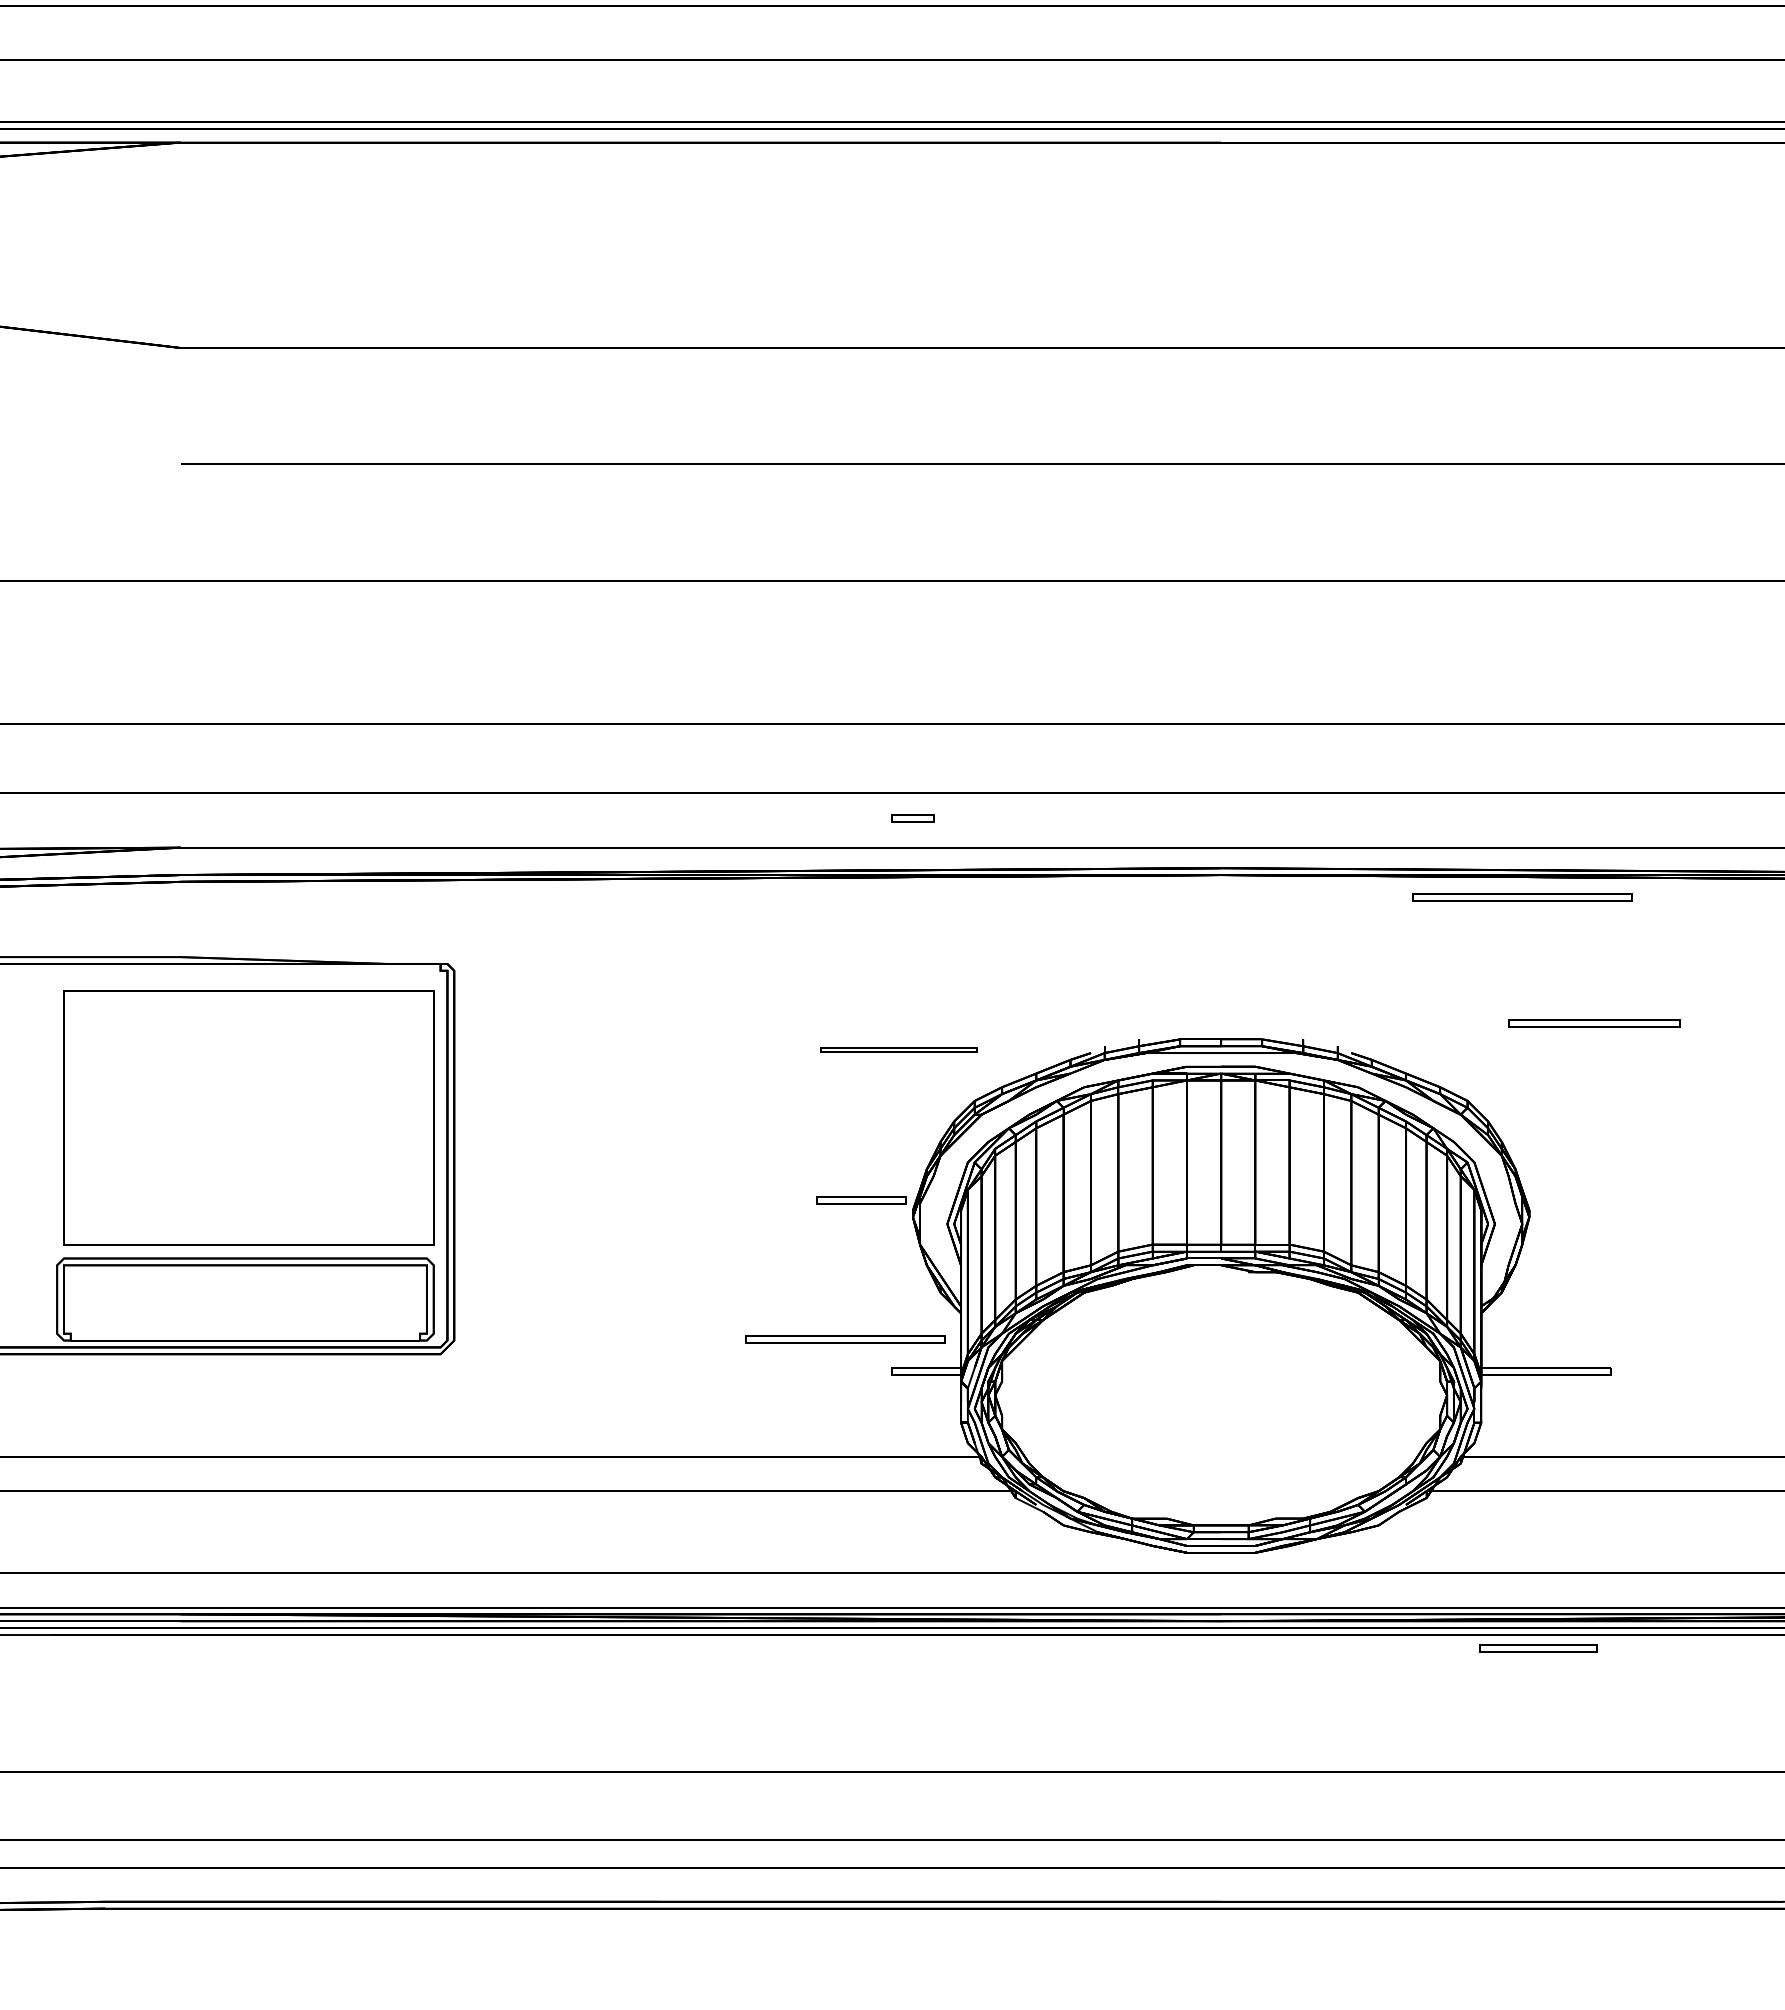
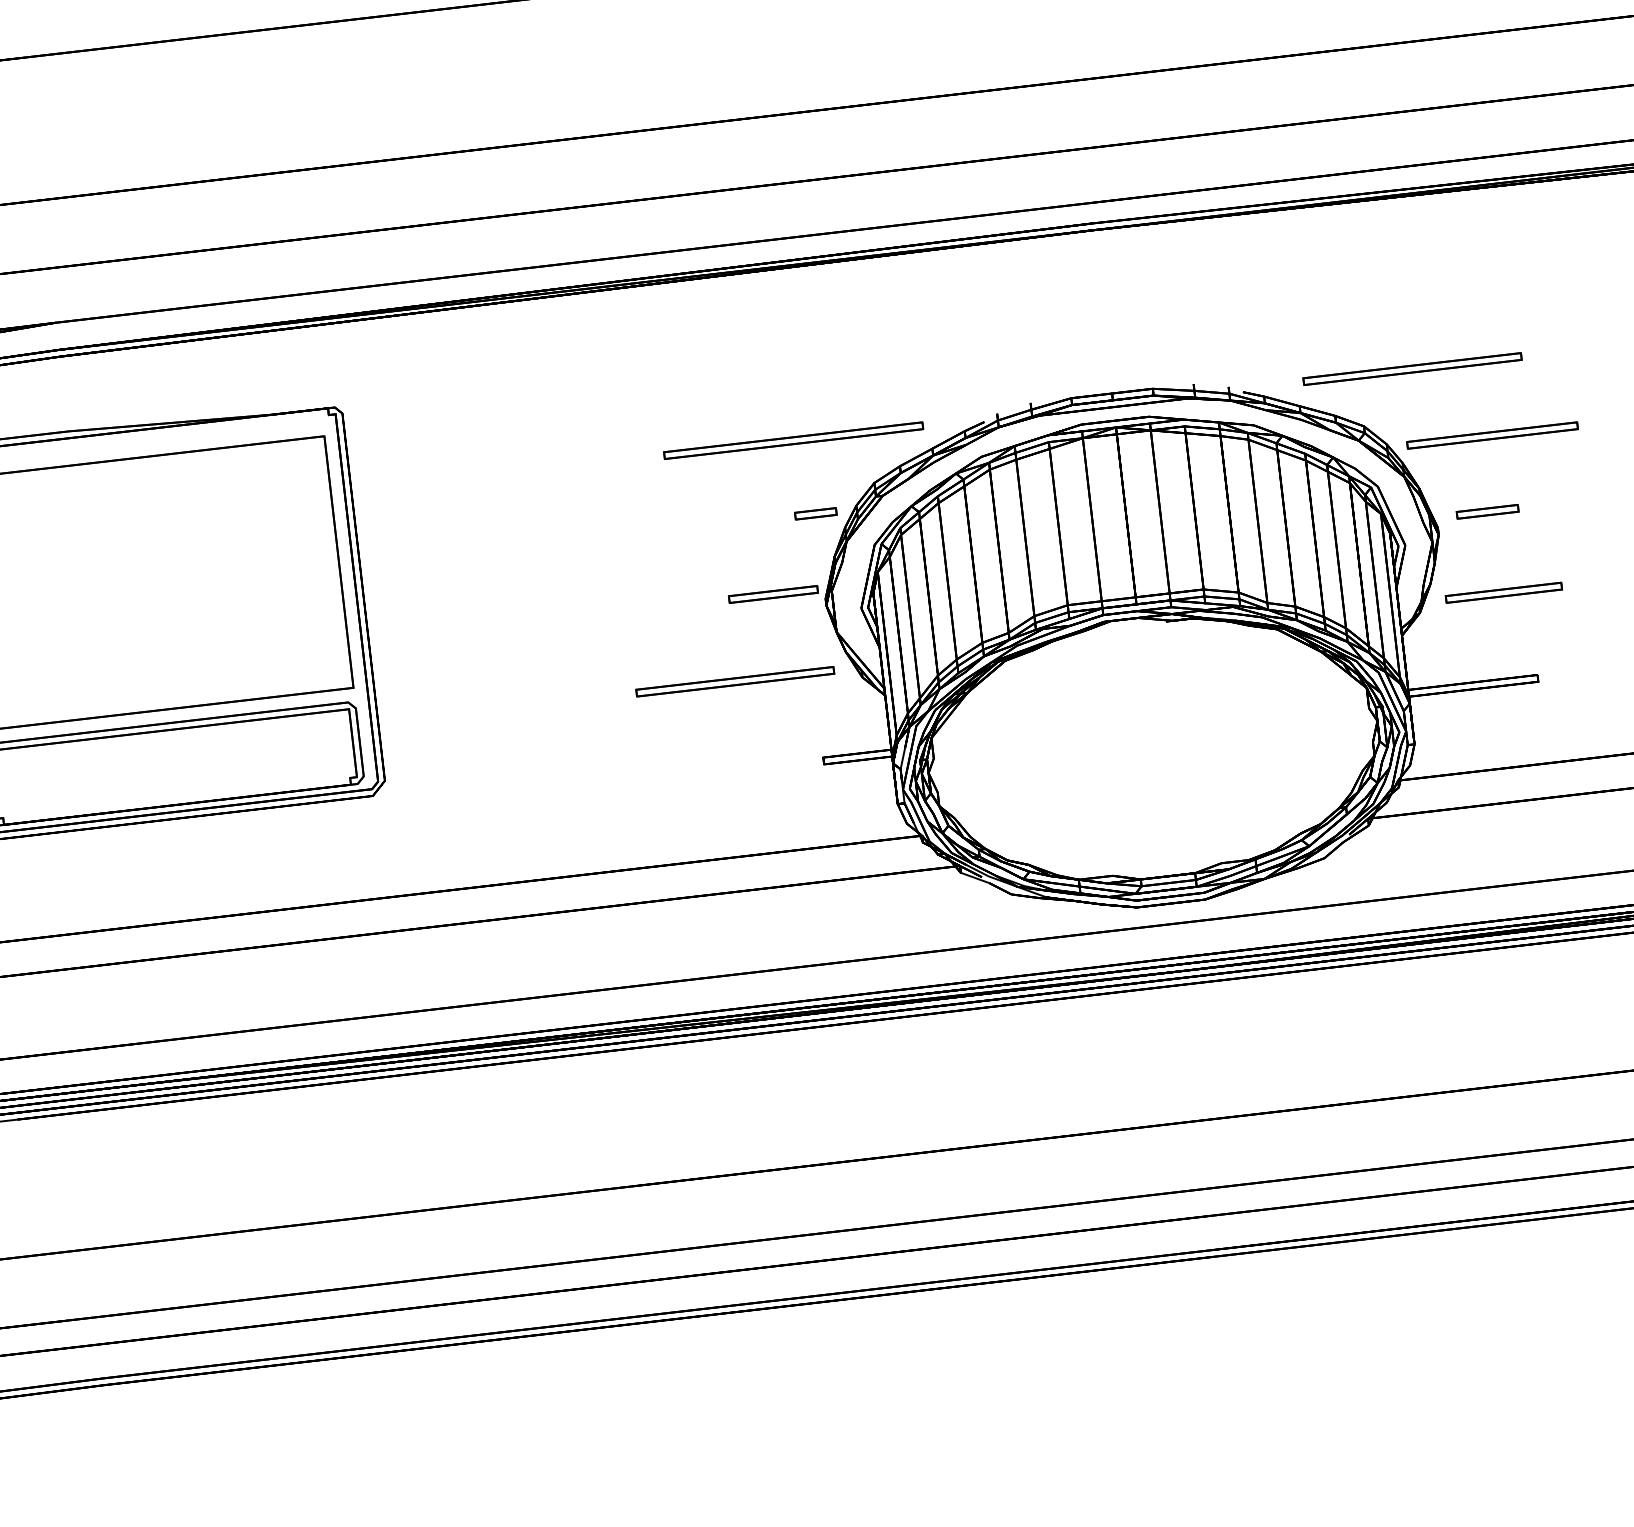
part: (912, 818) -> (815, 513), moved
part: (1522, 897) -> (1412, 368), moved
part: (1594, 1023) -> (1492, 435), moved
part: (898, 1049) -> (792, 440), size x1.67
part: (1580, 1200) -> (1487, 512), added
part: (845, 1339) -> (735, 681), moved
part: (1538, 1648) -> (1503, 592), moved

